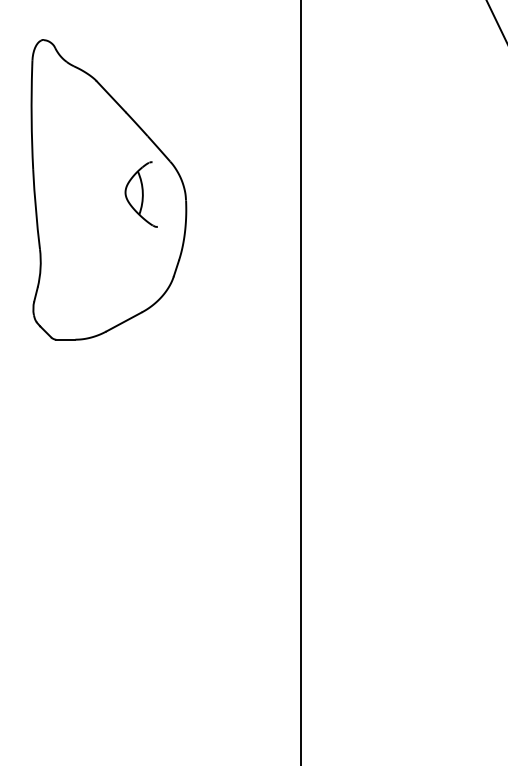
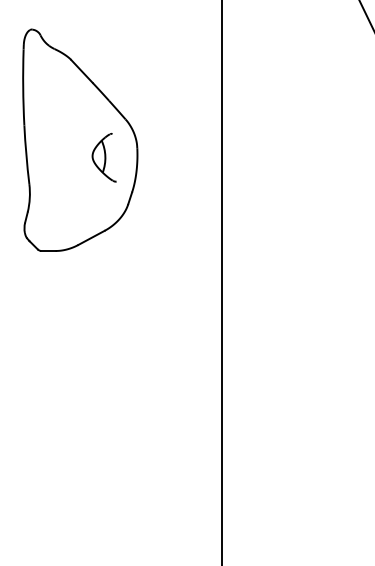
part: (140, 194) -> (103, 157), moved

